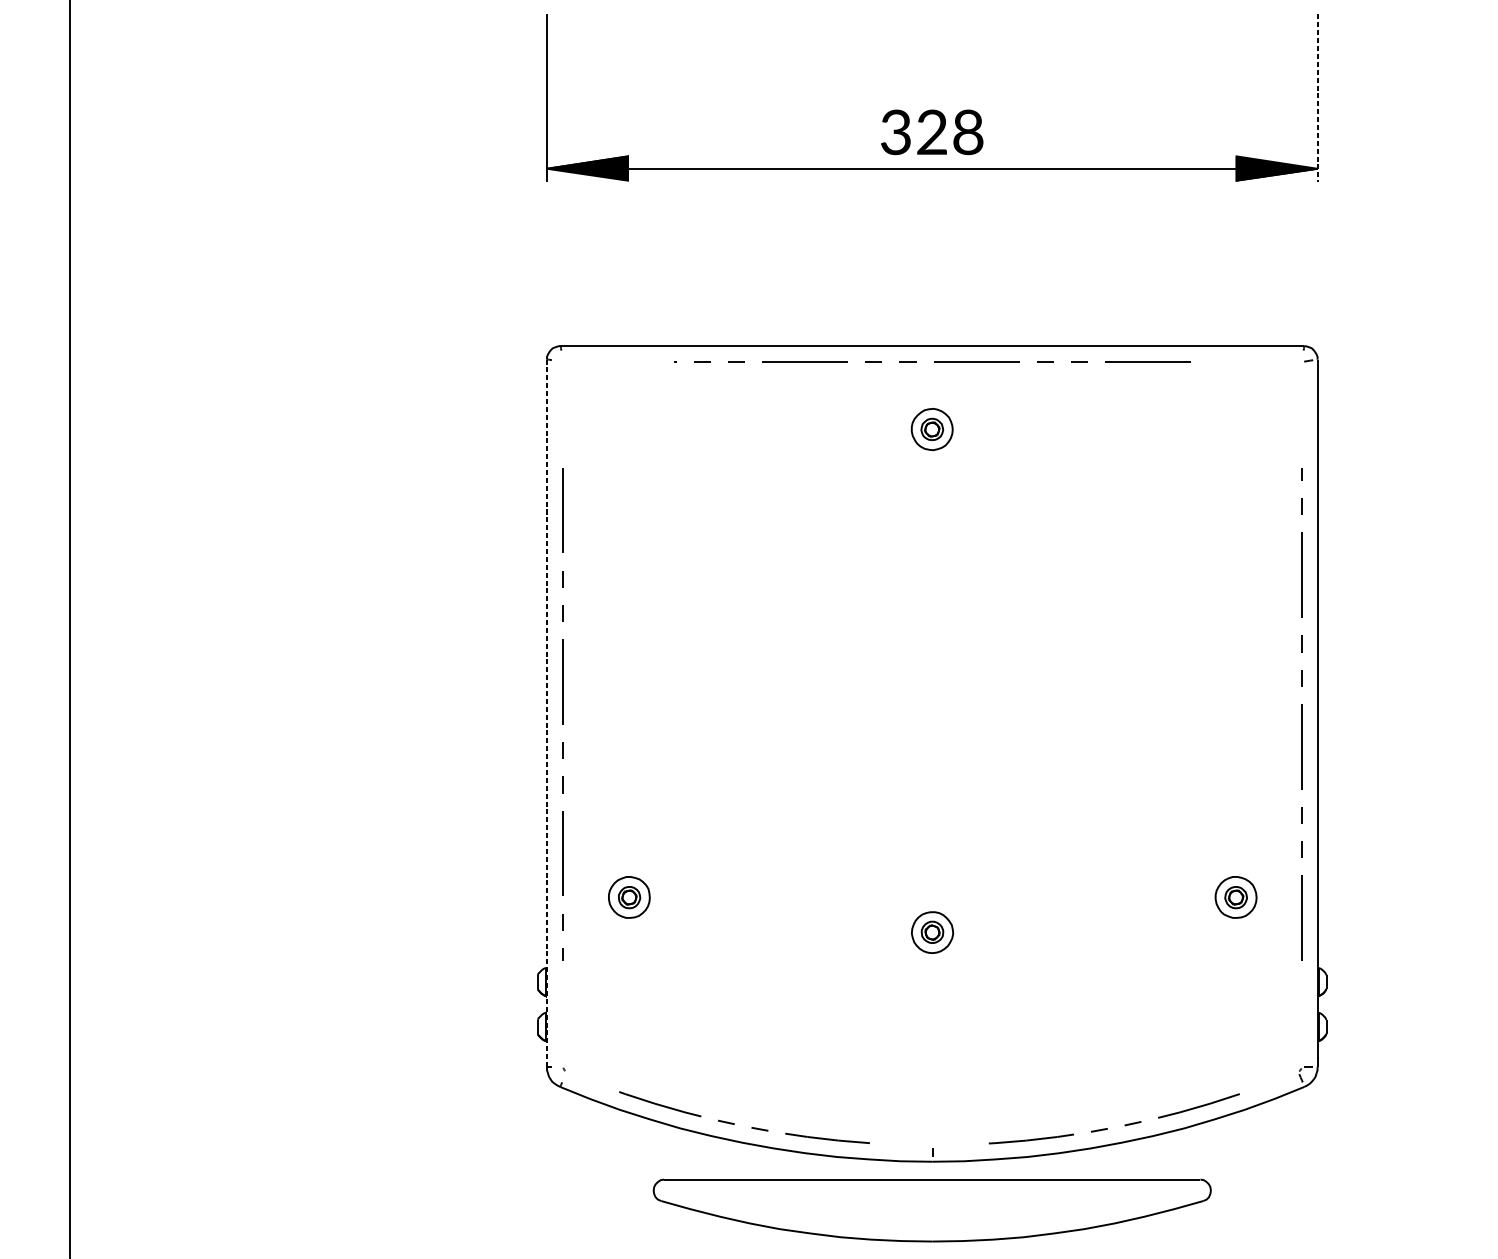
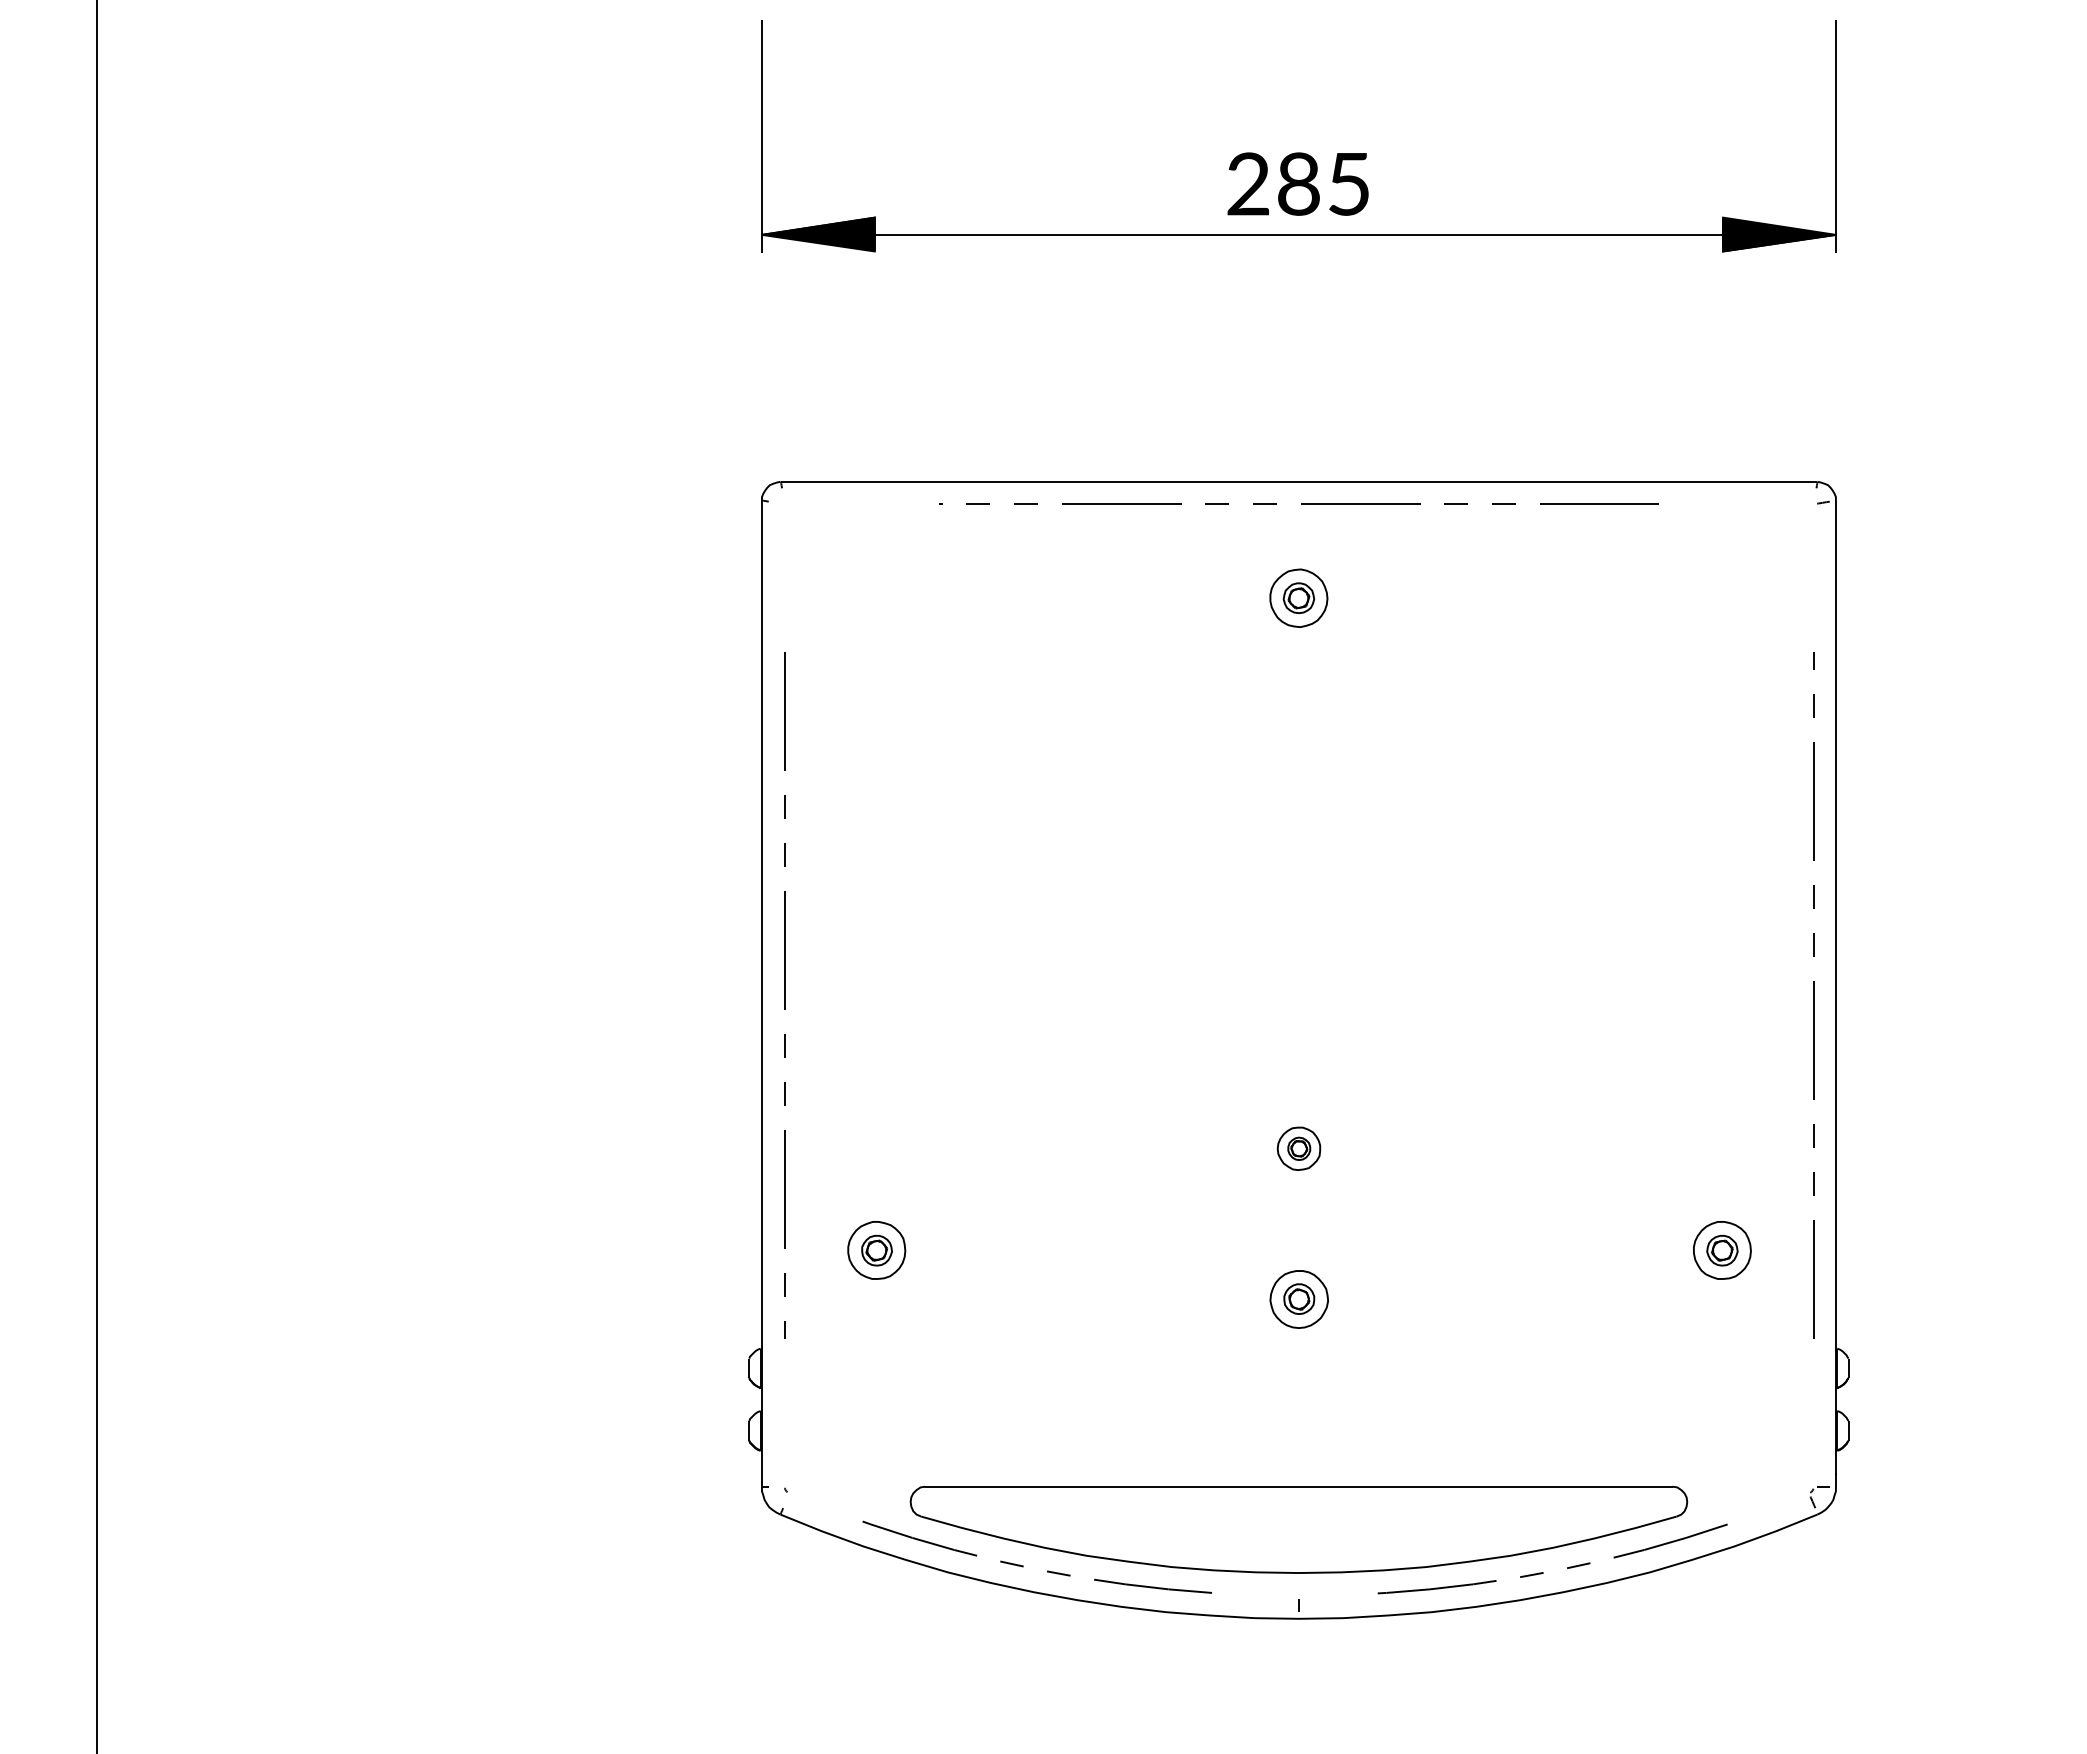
line: (1317, 98) -> (1835, 136), dashed -> solid
text: (931, 131) -> (1298, 183), 328 -> 285
line: (546, 713) -> (761, 993), dashed -> solid
part: (931, 824) -> (1298, 1148), added
part: (931, 1210) -> (1298, 1529), moved

